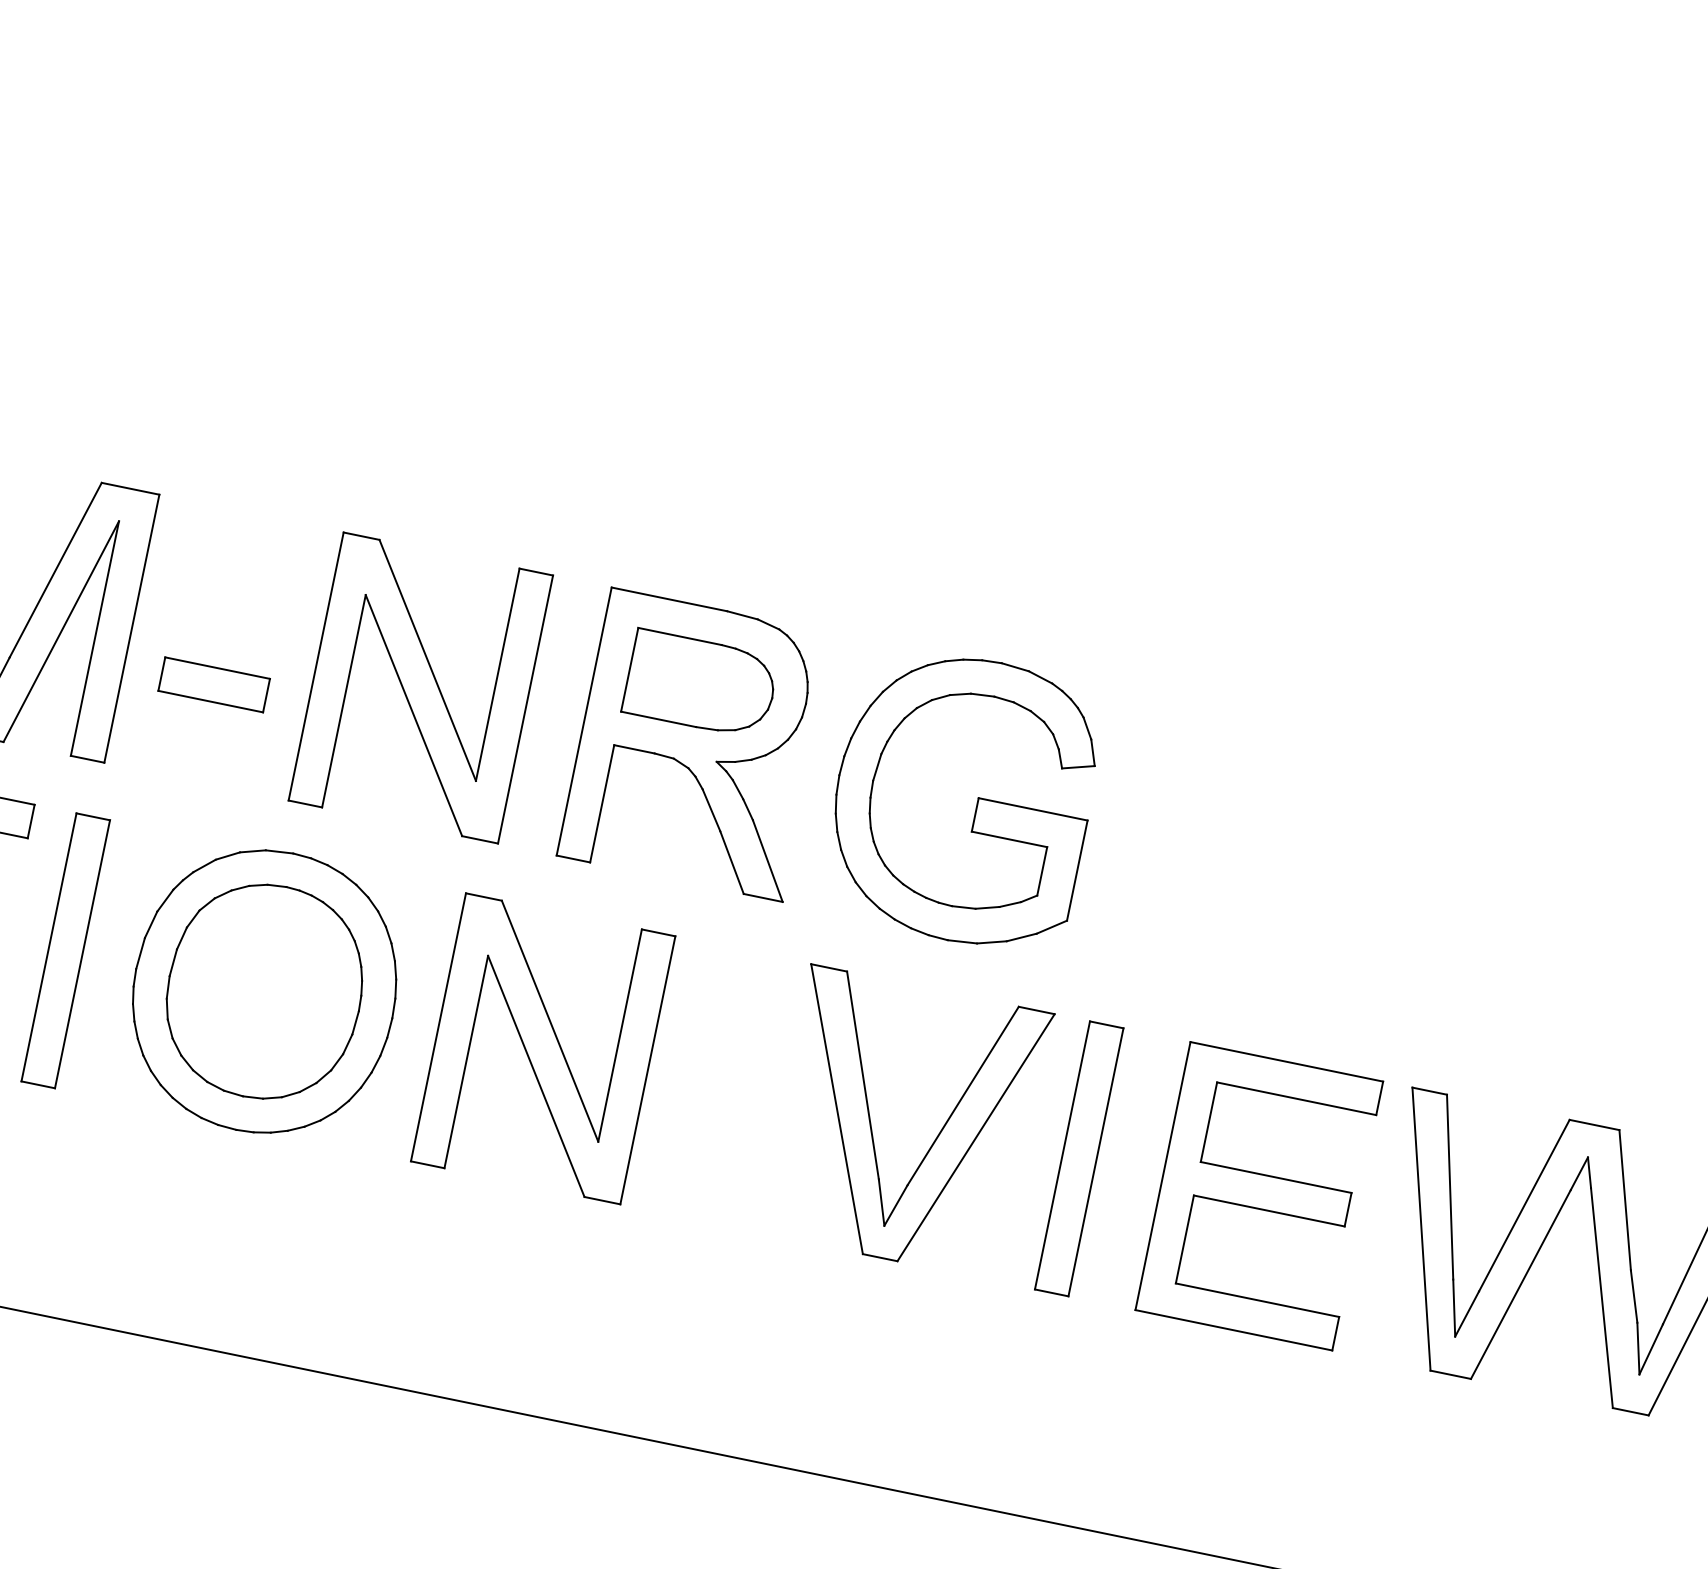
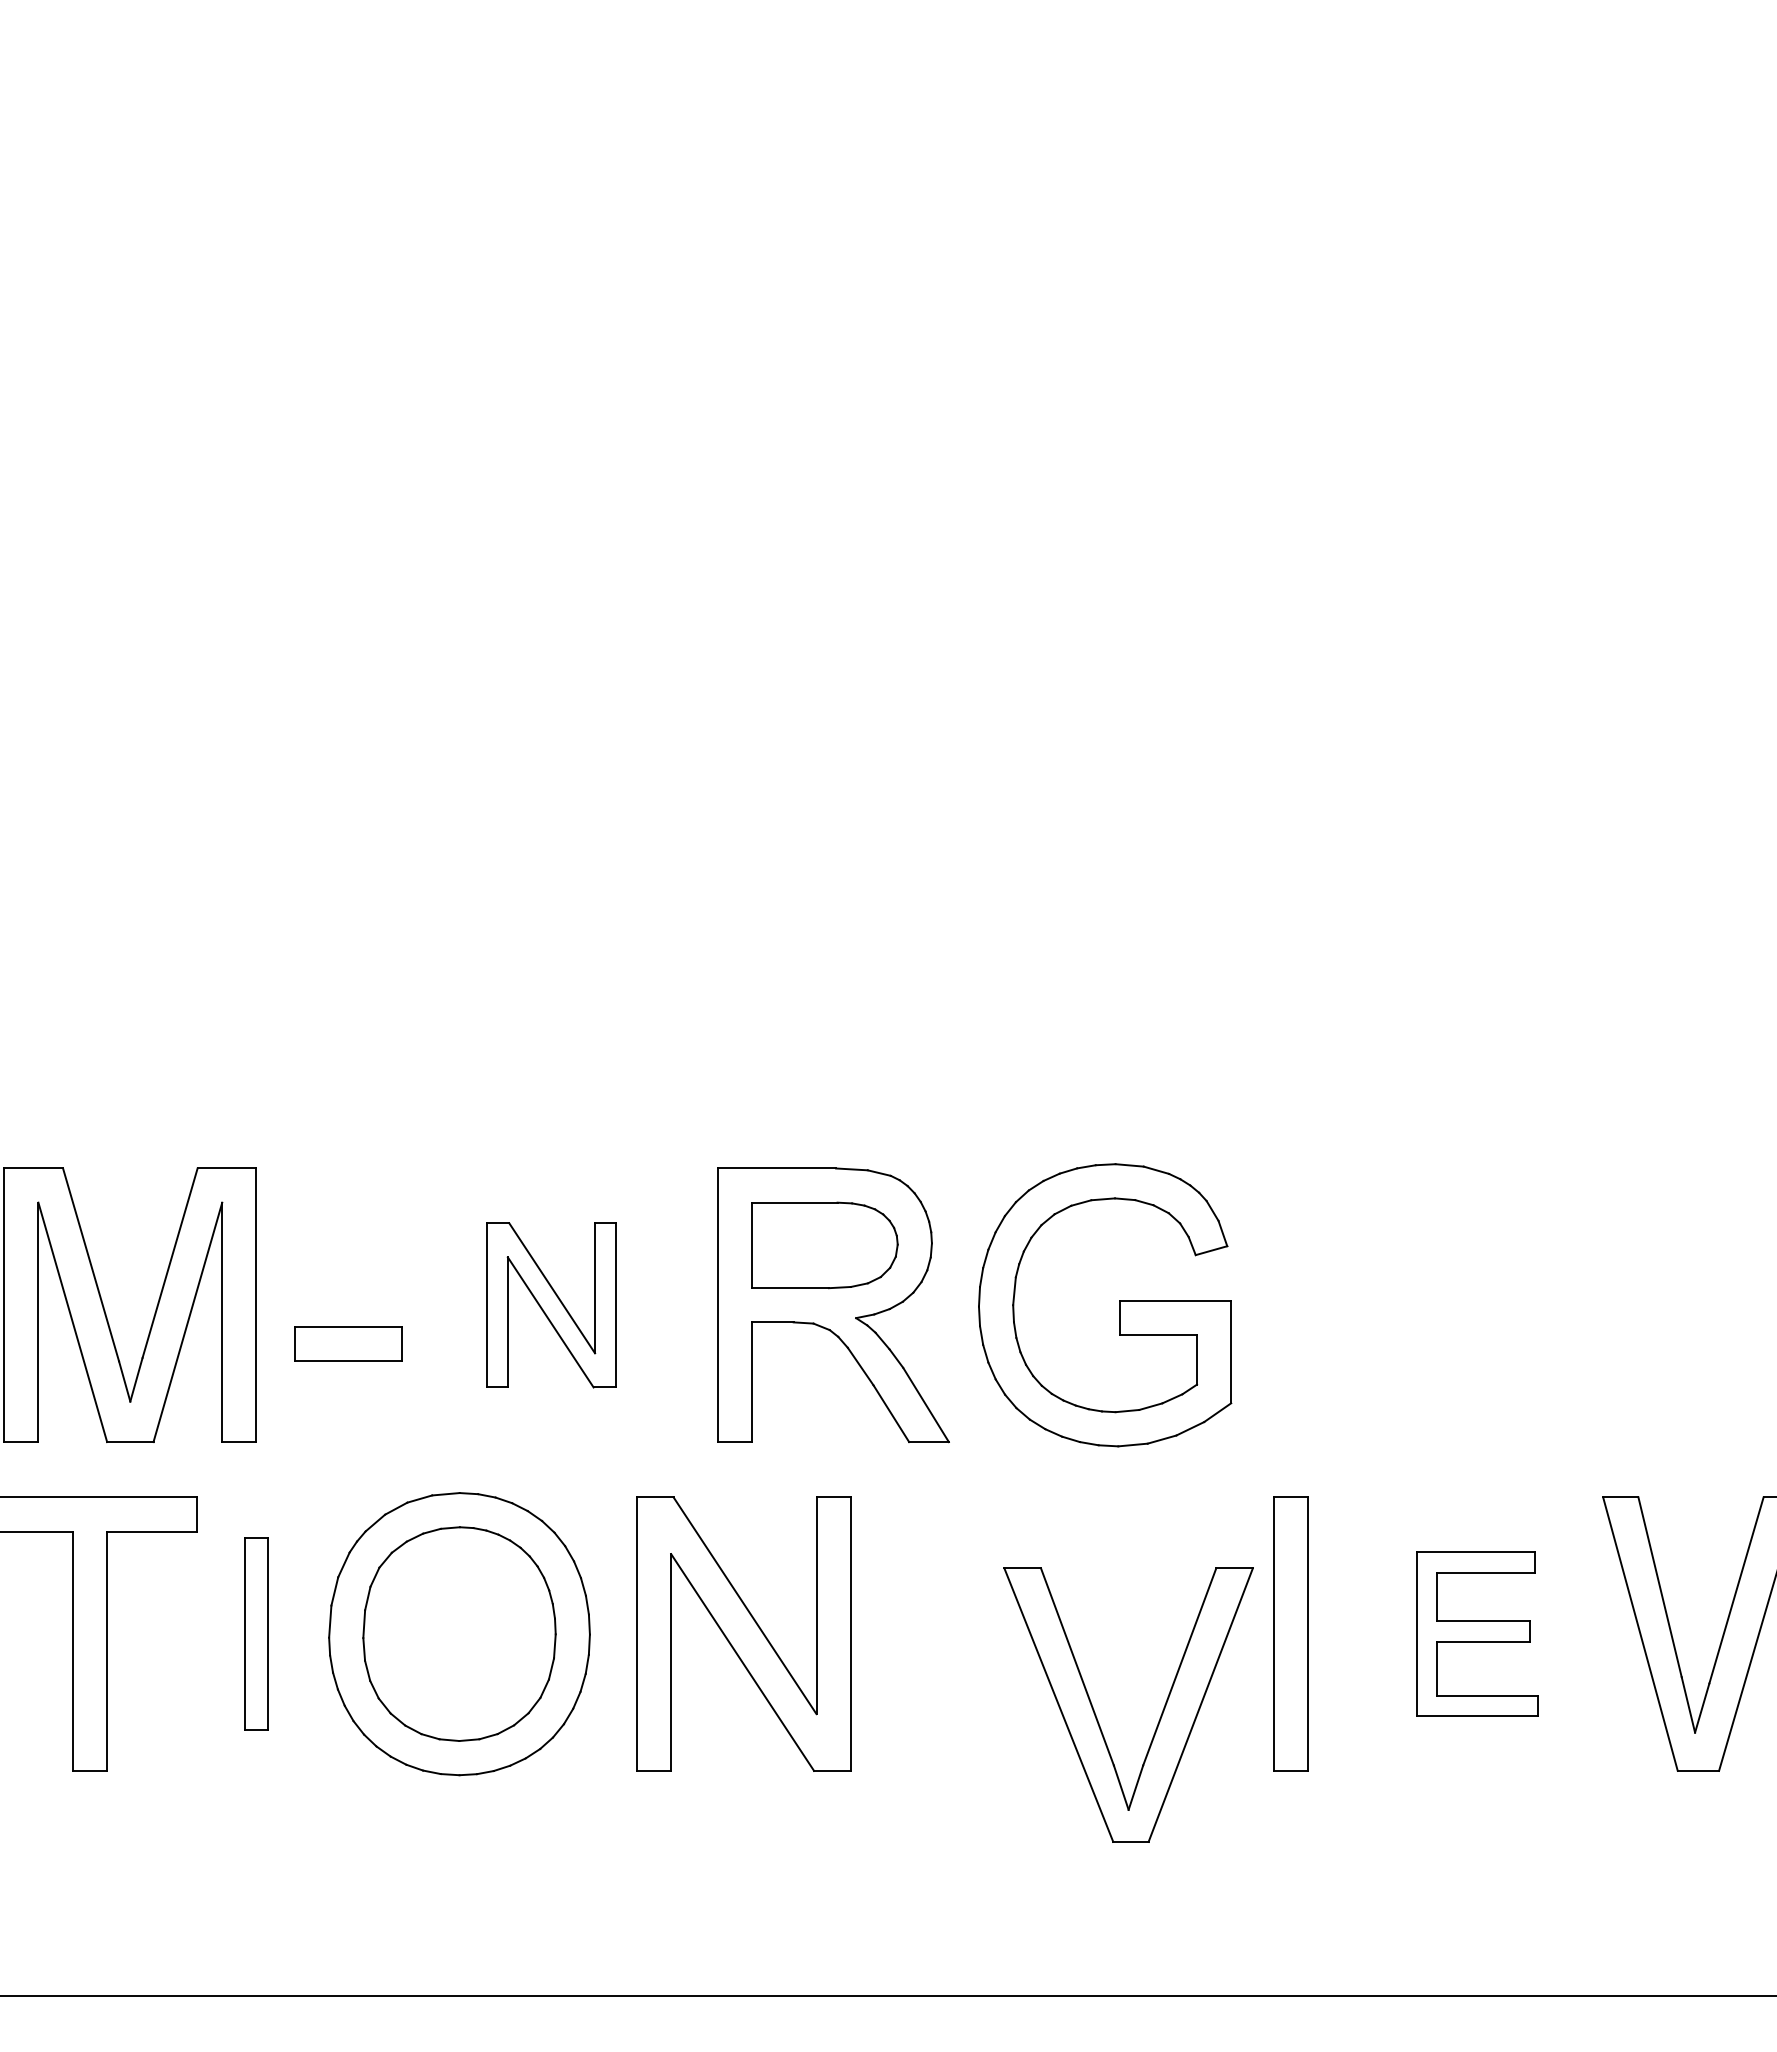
part: (420, 688) -> (551, 1305), size x0.6
part: (65, 950) -> (256, 1633), size x0.7
part: (872, 1129) -> (1097, 1717), moved
part: (1261, 1195) -> (1477, 1633), size x0.6

